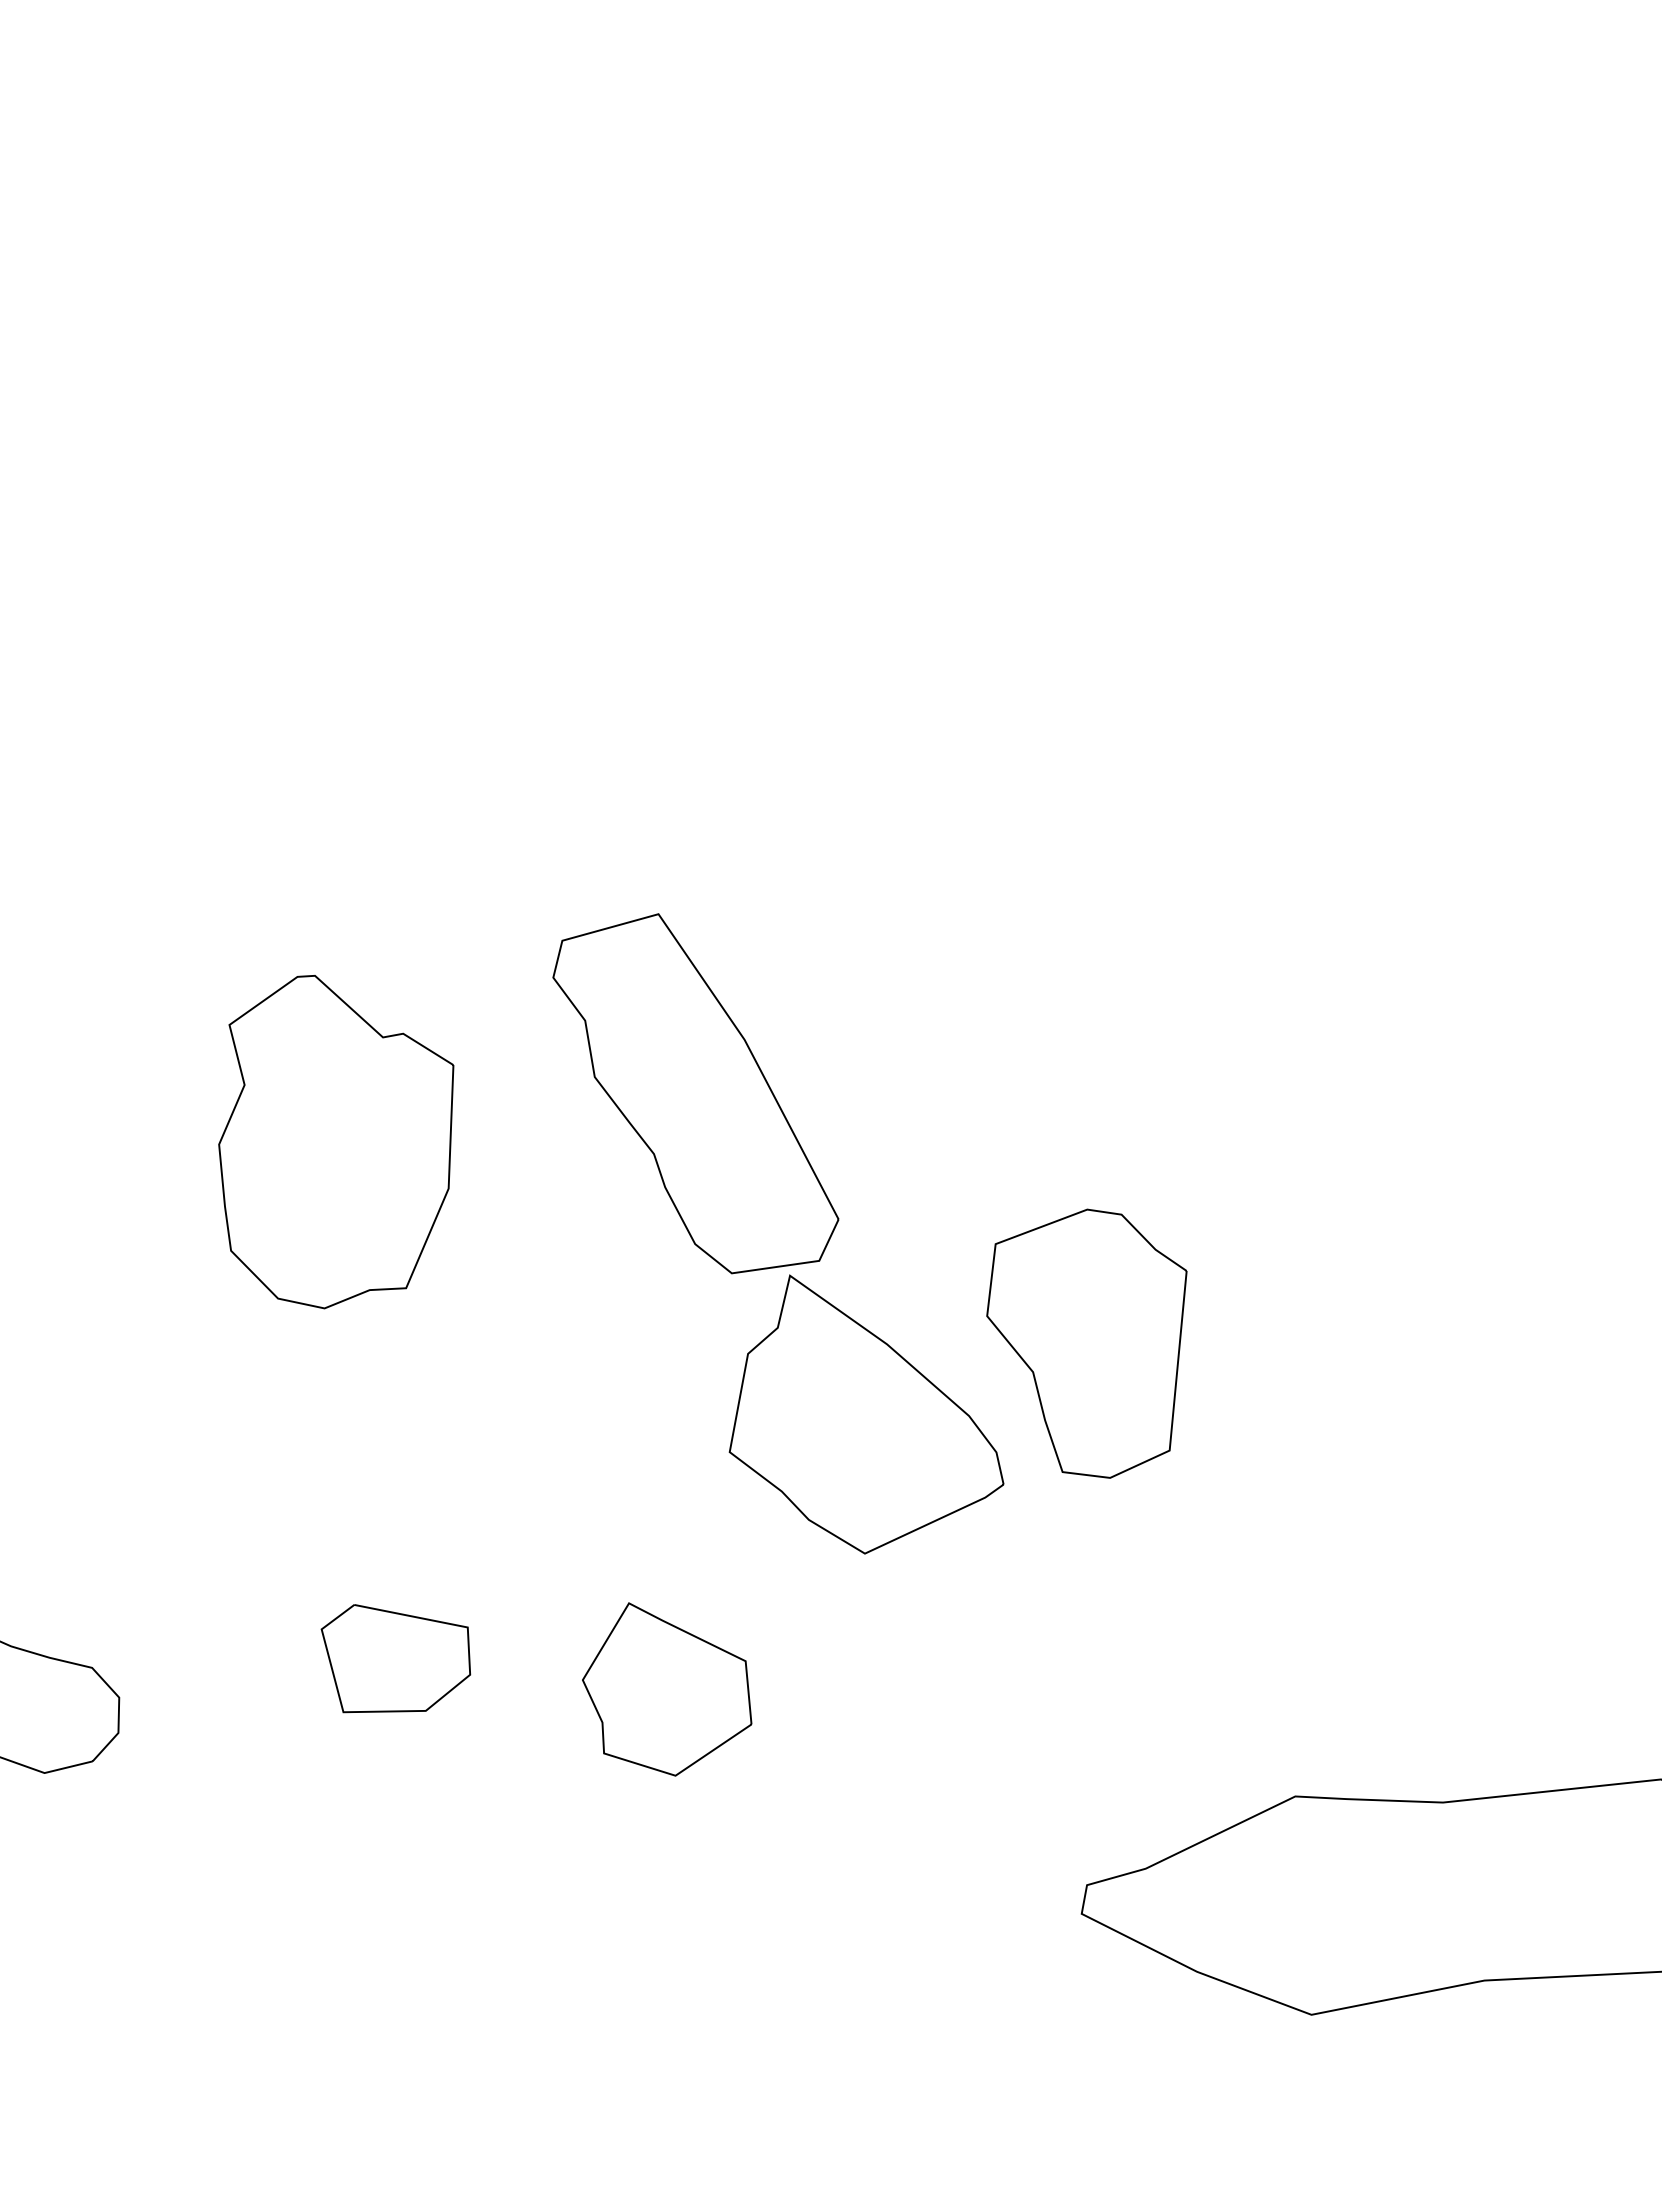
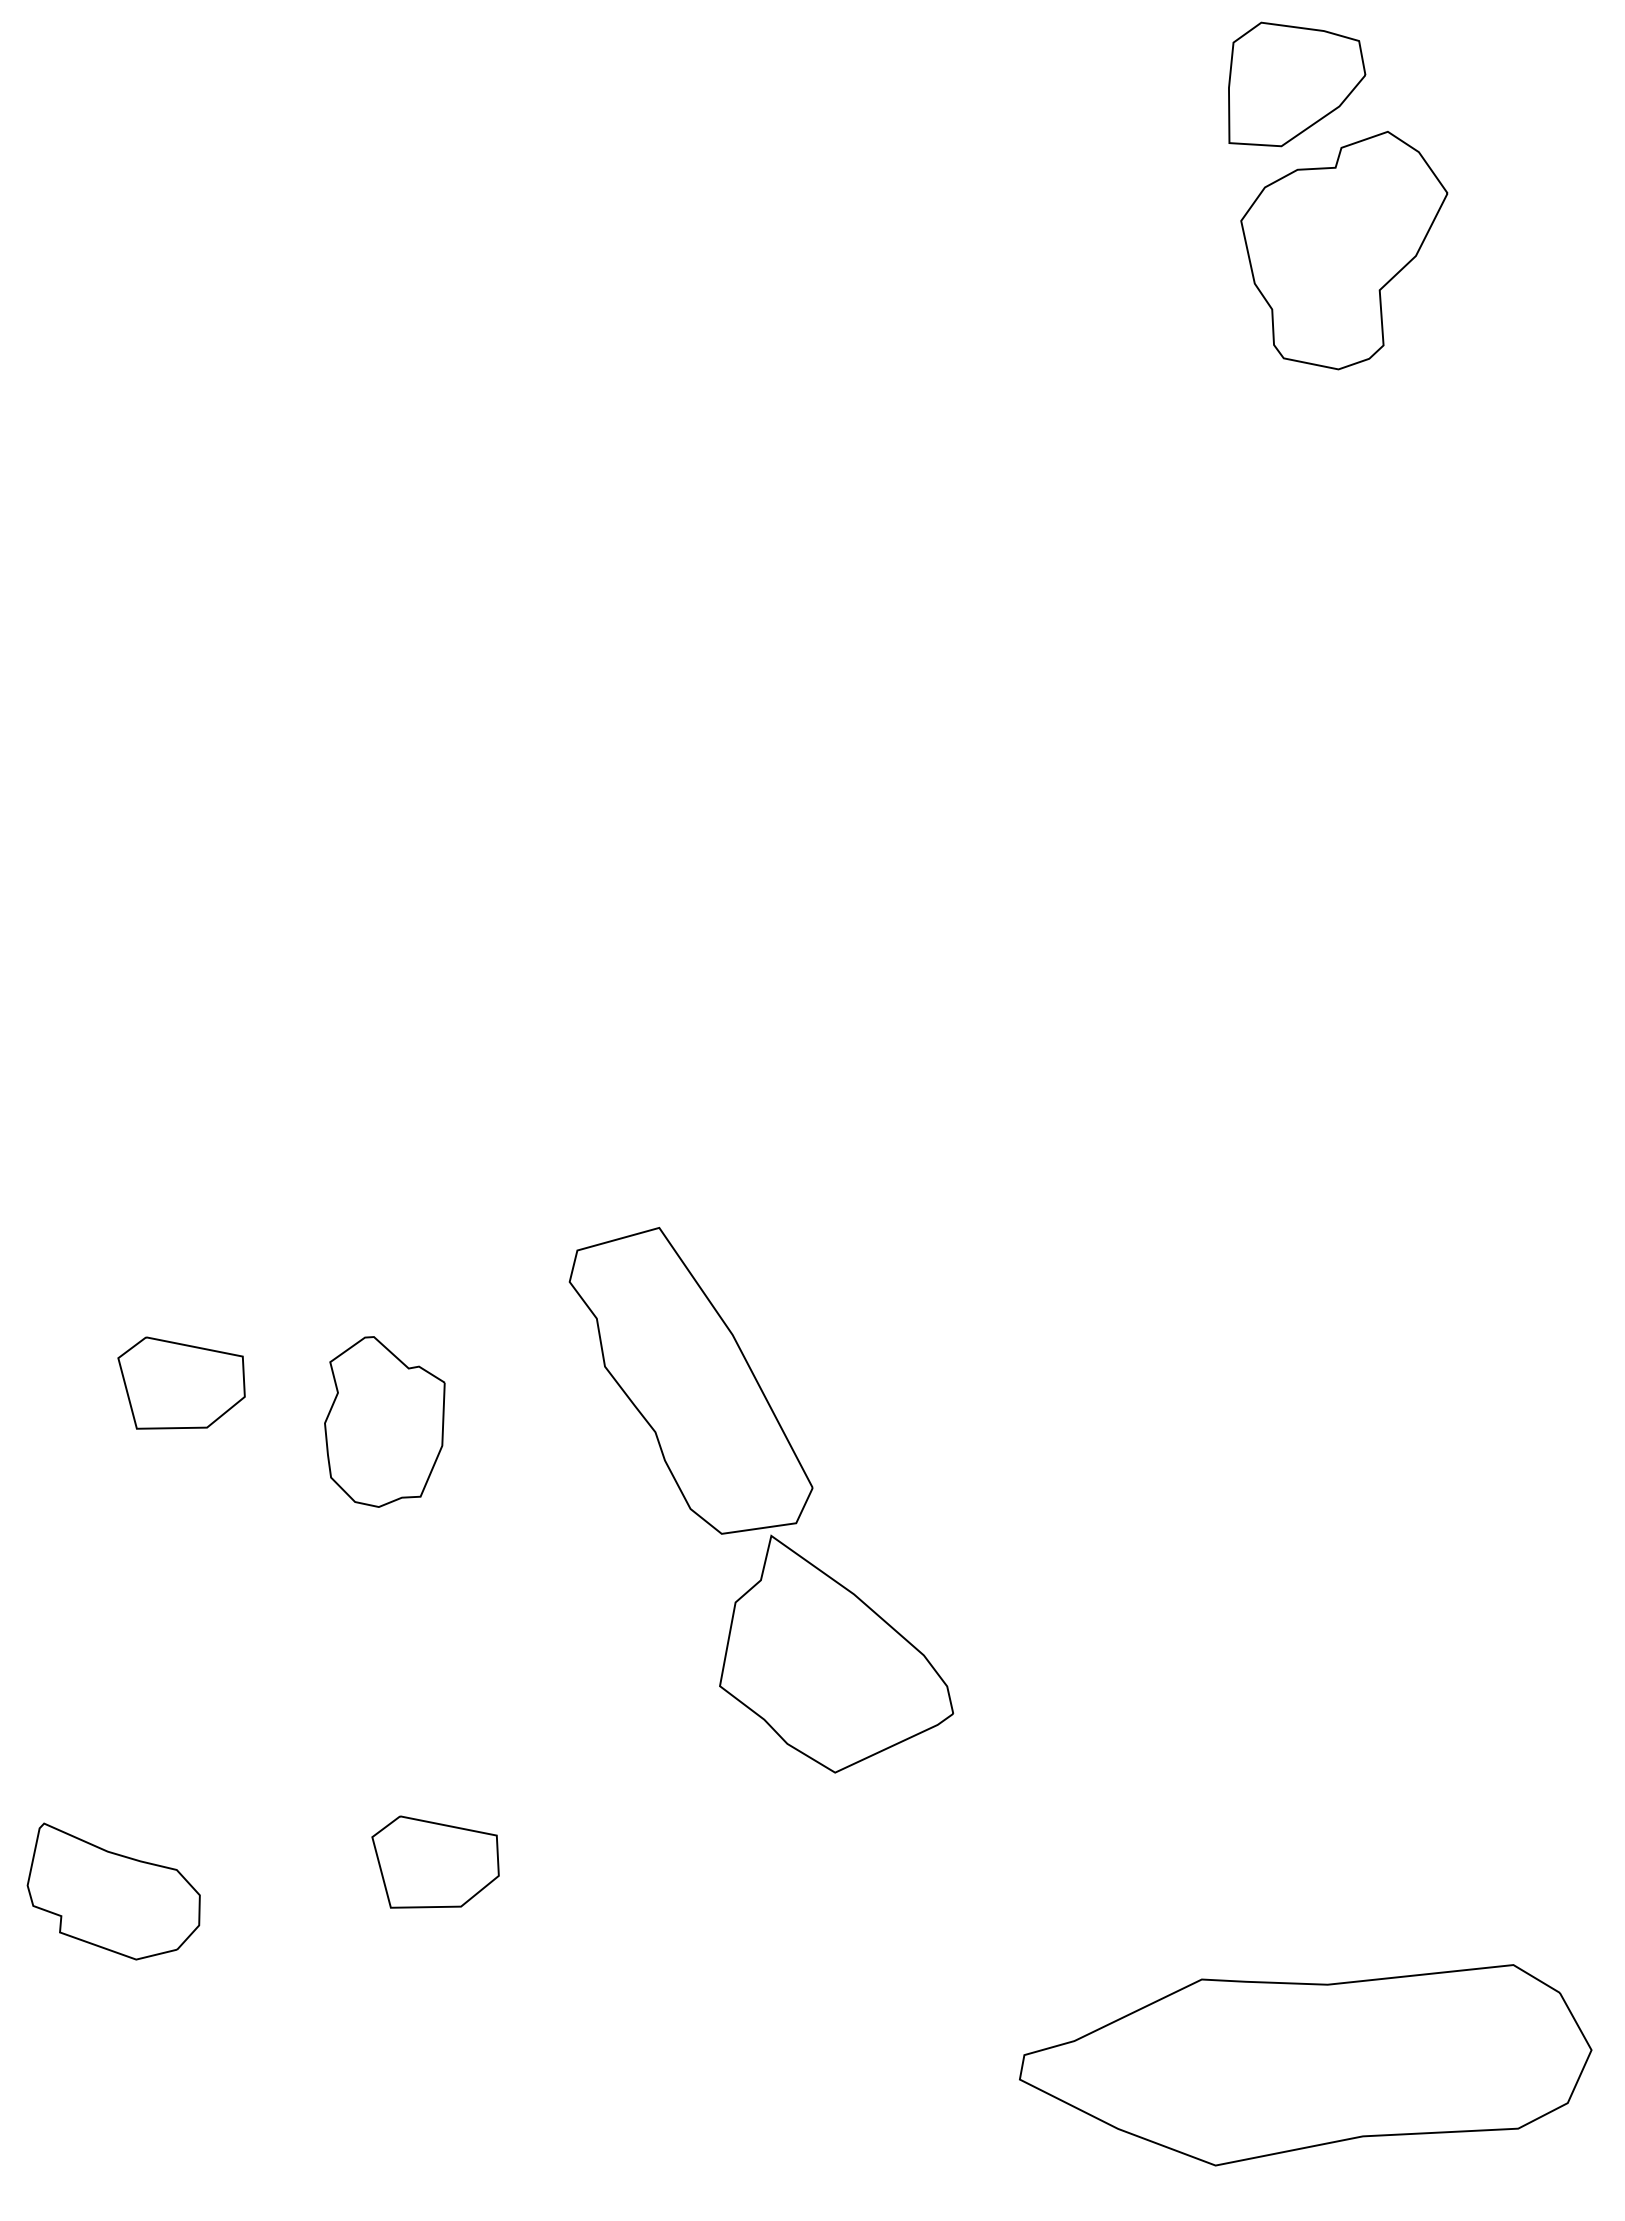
part: (97, 1095) -> (181, 1382), added
part: (335, 1141) -> (384, 1421), size x0.6
part: (1087, 1343) -> (1024, 1593), removed
part: (666, 1689) -> (666, 1888), removed

